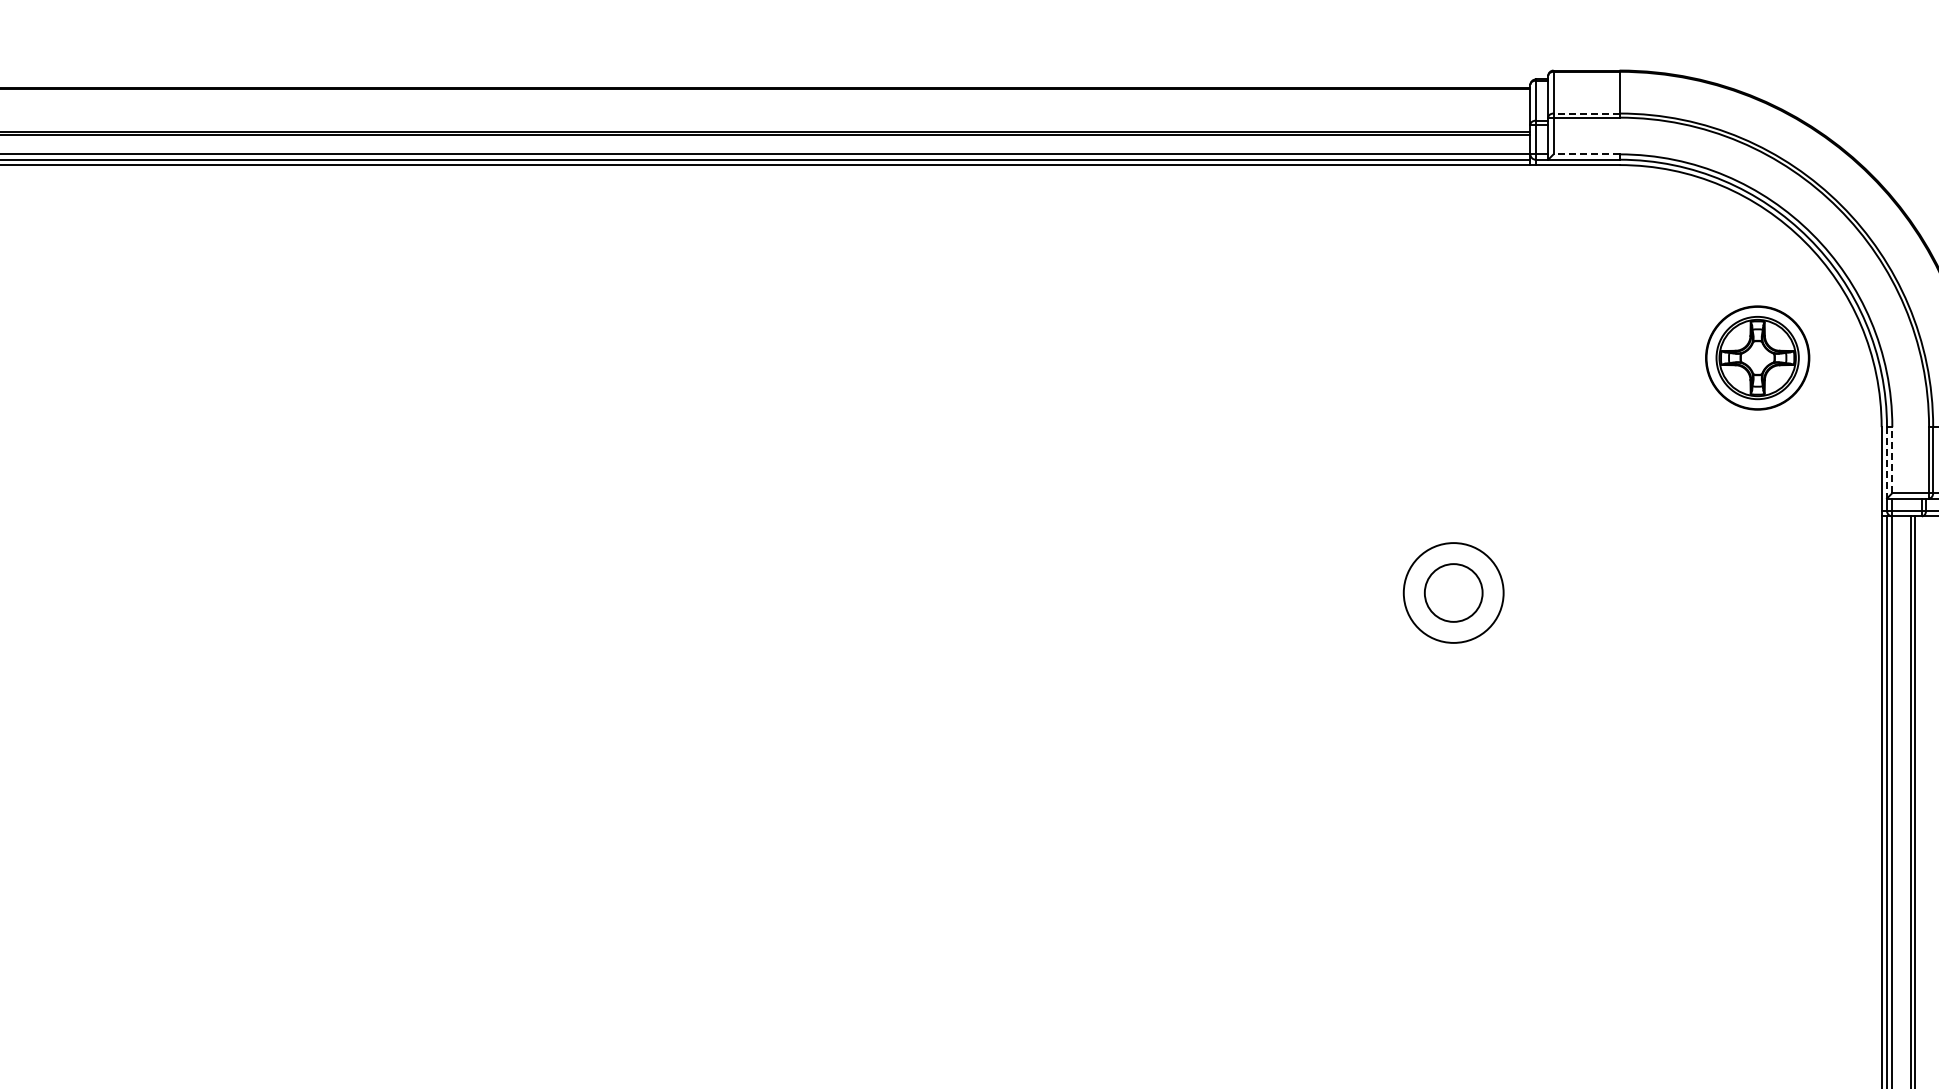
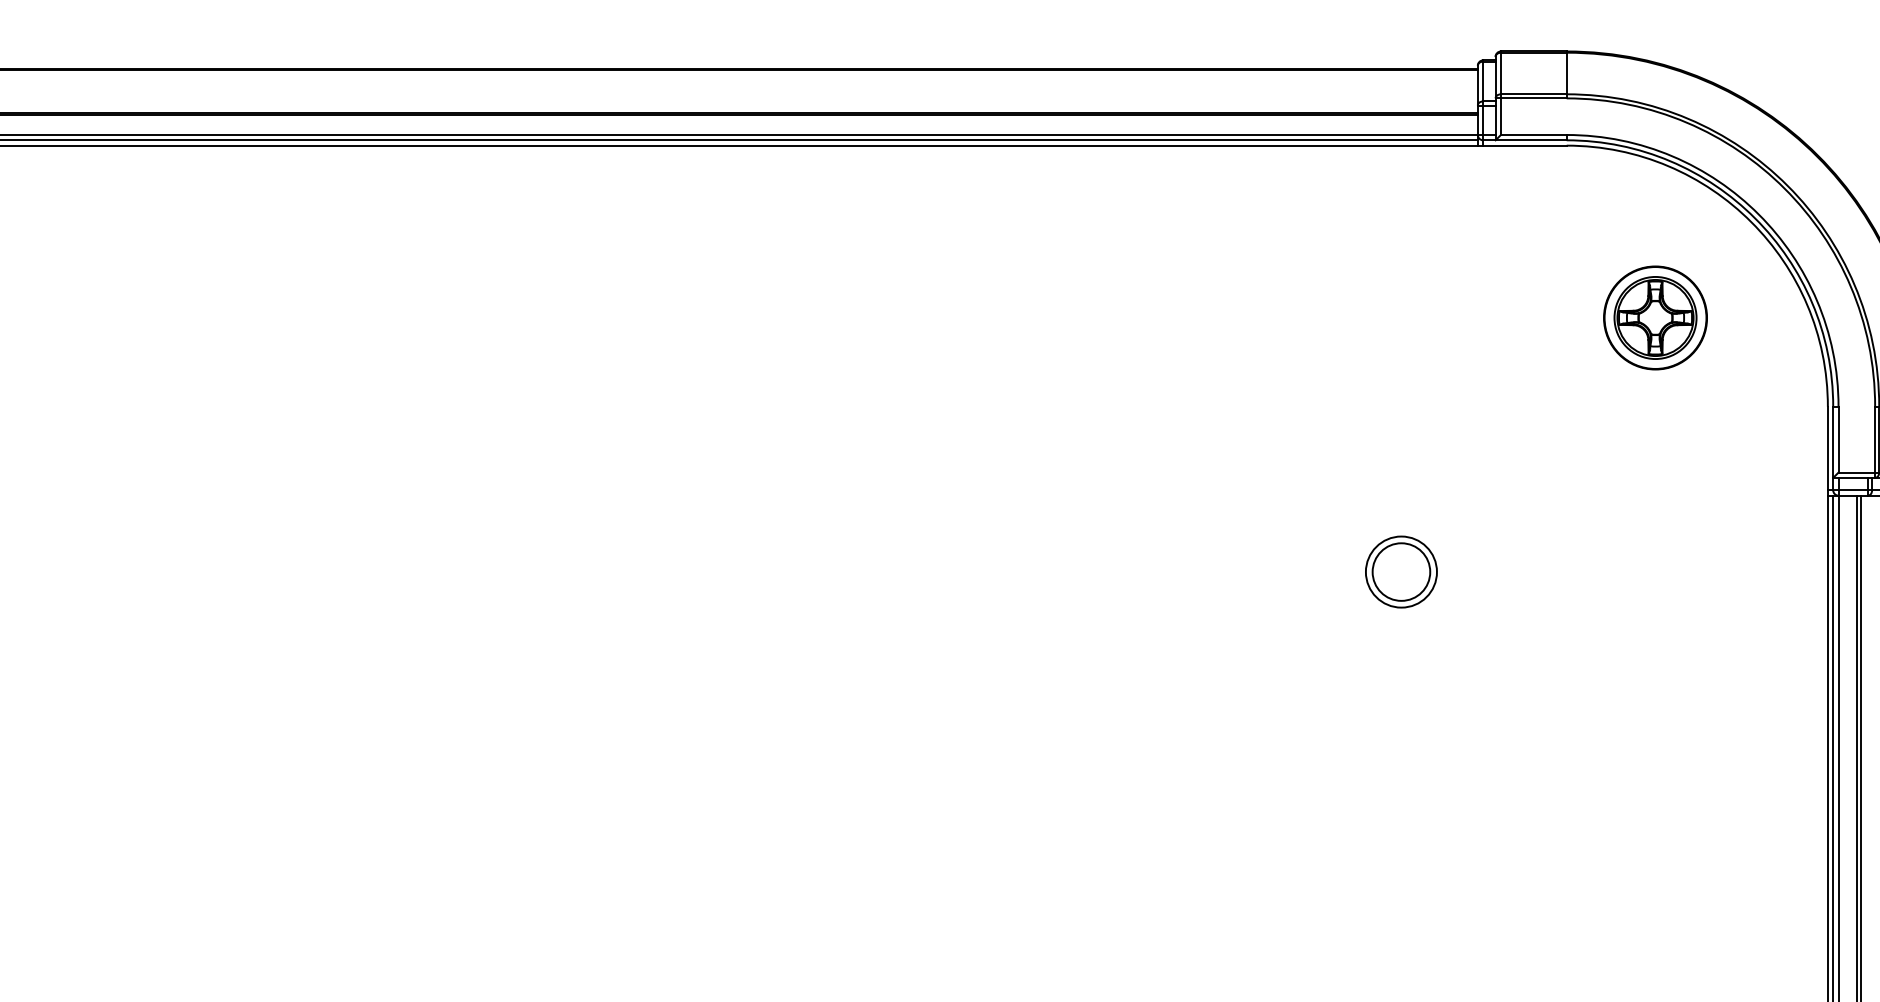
line: (1586, 113) -> (1533, 94), dashed -> solid
line: (1586, 154) -> (1533, 135), dashed -> solid
part: (1757, 357) -> (1655, 317), moved
line: (1892, 460) -> (1838, 440), dashed -> solid
line: (1886, 462) -> (1832, 442), dashed -> solid
circle: (1453, 592) -> (1401, 571), size x0.71

